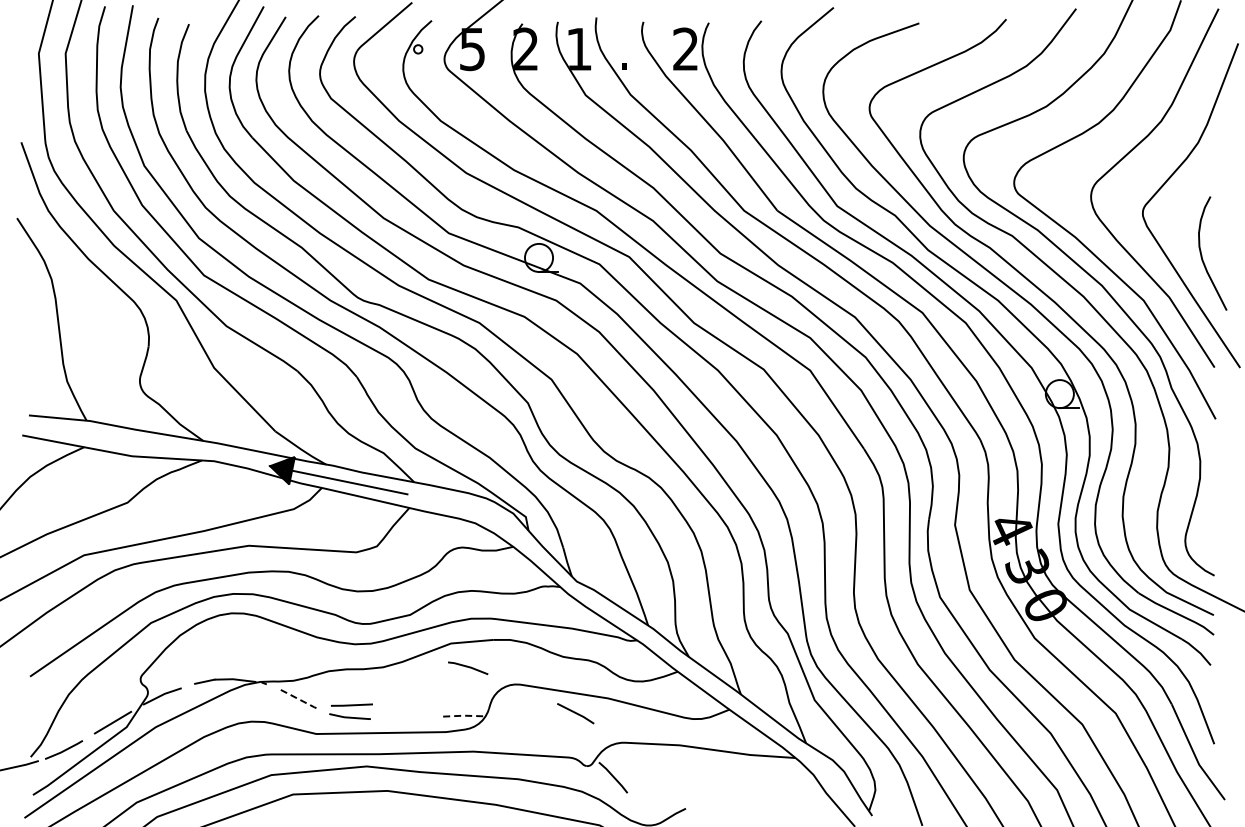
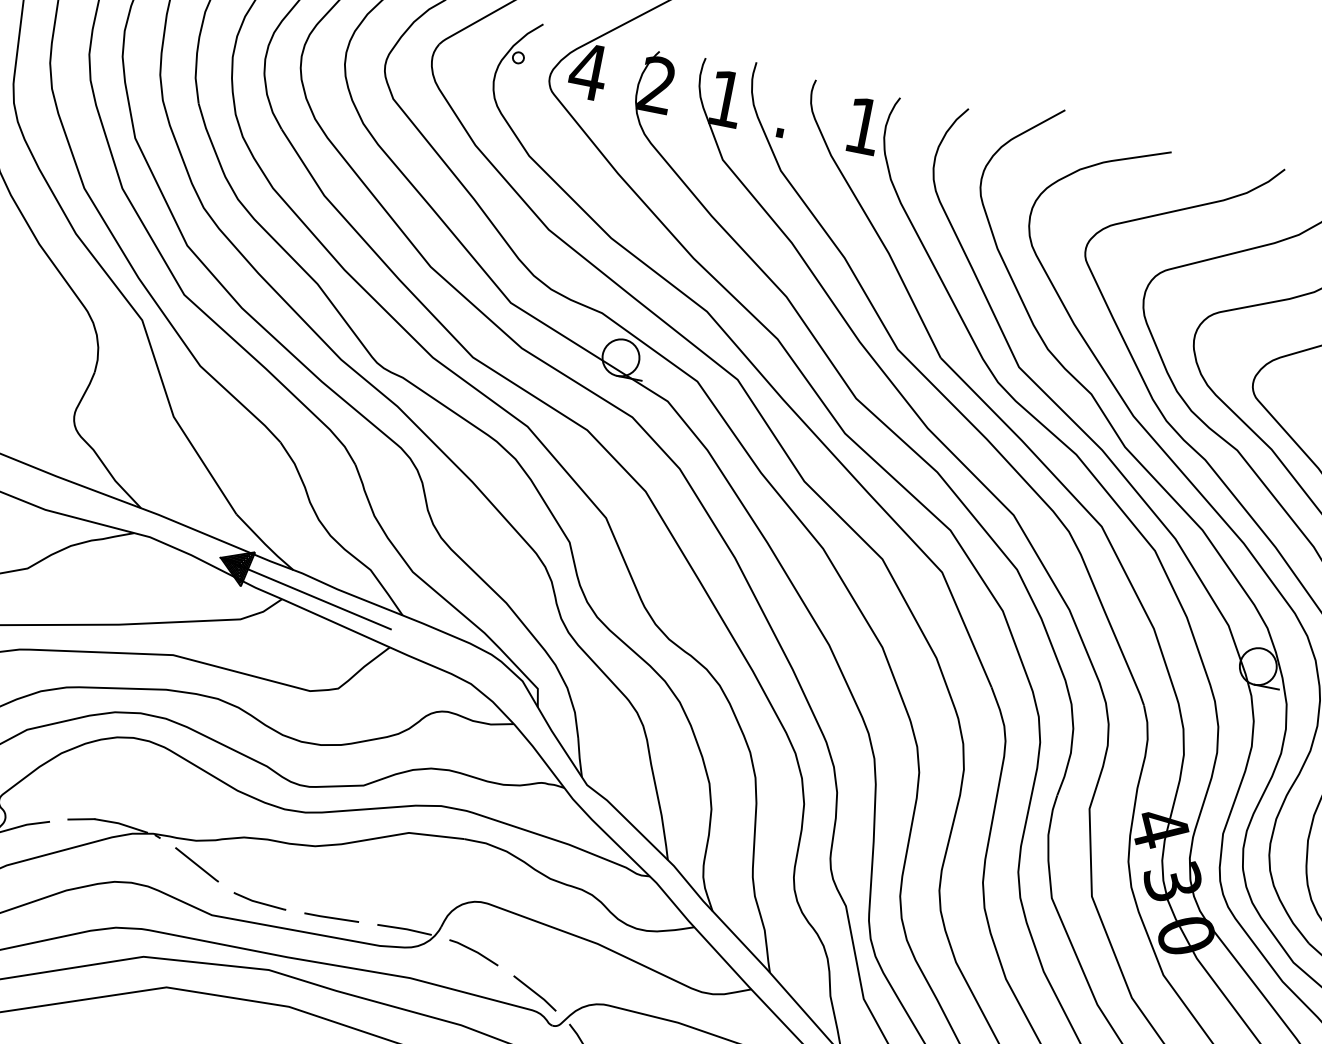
text: (685, 48) -> (863, 125), 2 -> 1
text: (472, 49) -> (588, 71), 5 -> 4
line: (468, 667) -> (474, 951), moved
line: (298, 698) -> (198, 864), dashed -> solid
line: (351, 704) -> (331, 916), moved
line: (575, 713) -> (534, 993), moved
line: (462, 715) -> (405, 928), dashed -> solid

